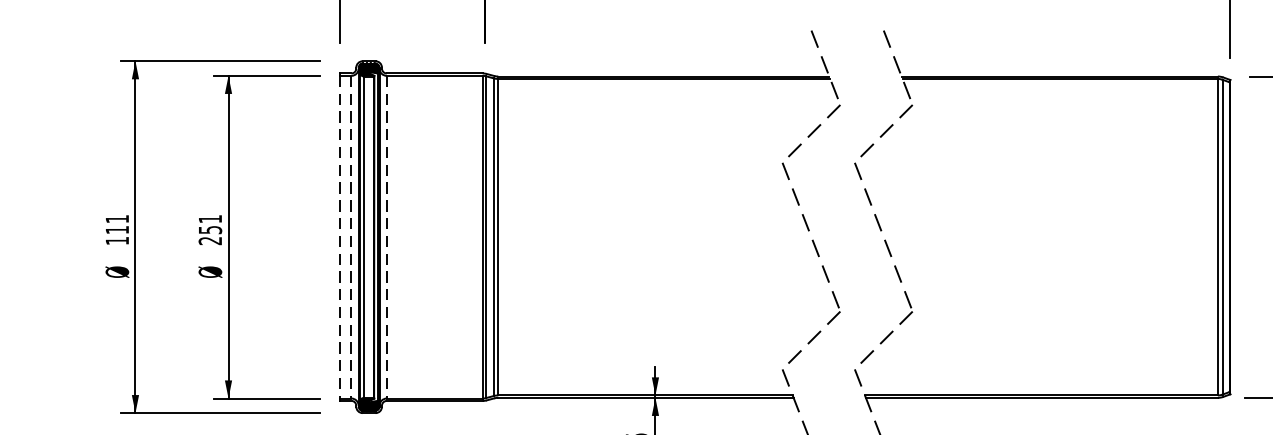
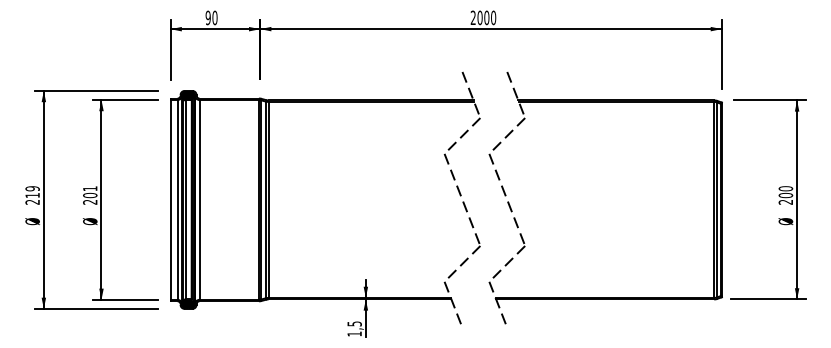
text: (117, 230) -> (32, 195), 111 -> 219
text: (210, 230) -> (90, 195), 251 -> 201
line: (339, 236) -> (170, 199), dashed -> solid
line: (351, 236) -> (177, 199), dashed -> solid
line: (386, 236) -> (199, 199), dashed -> solid

